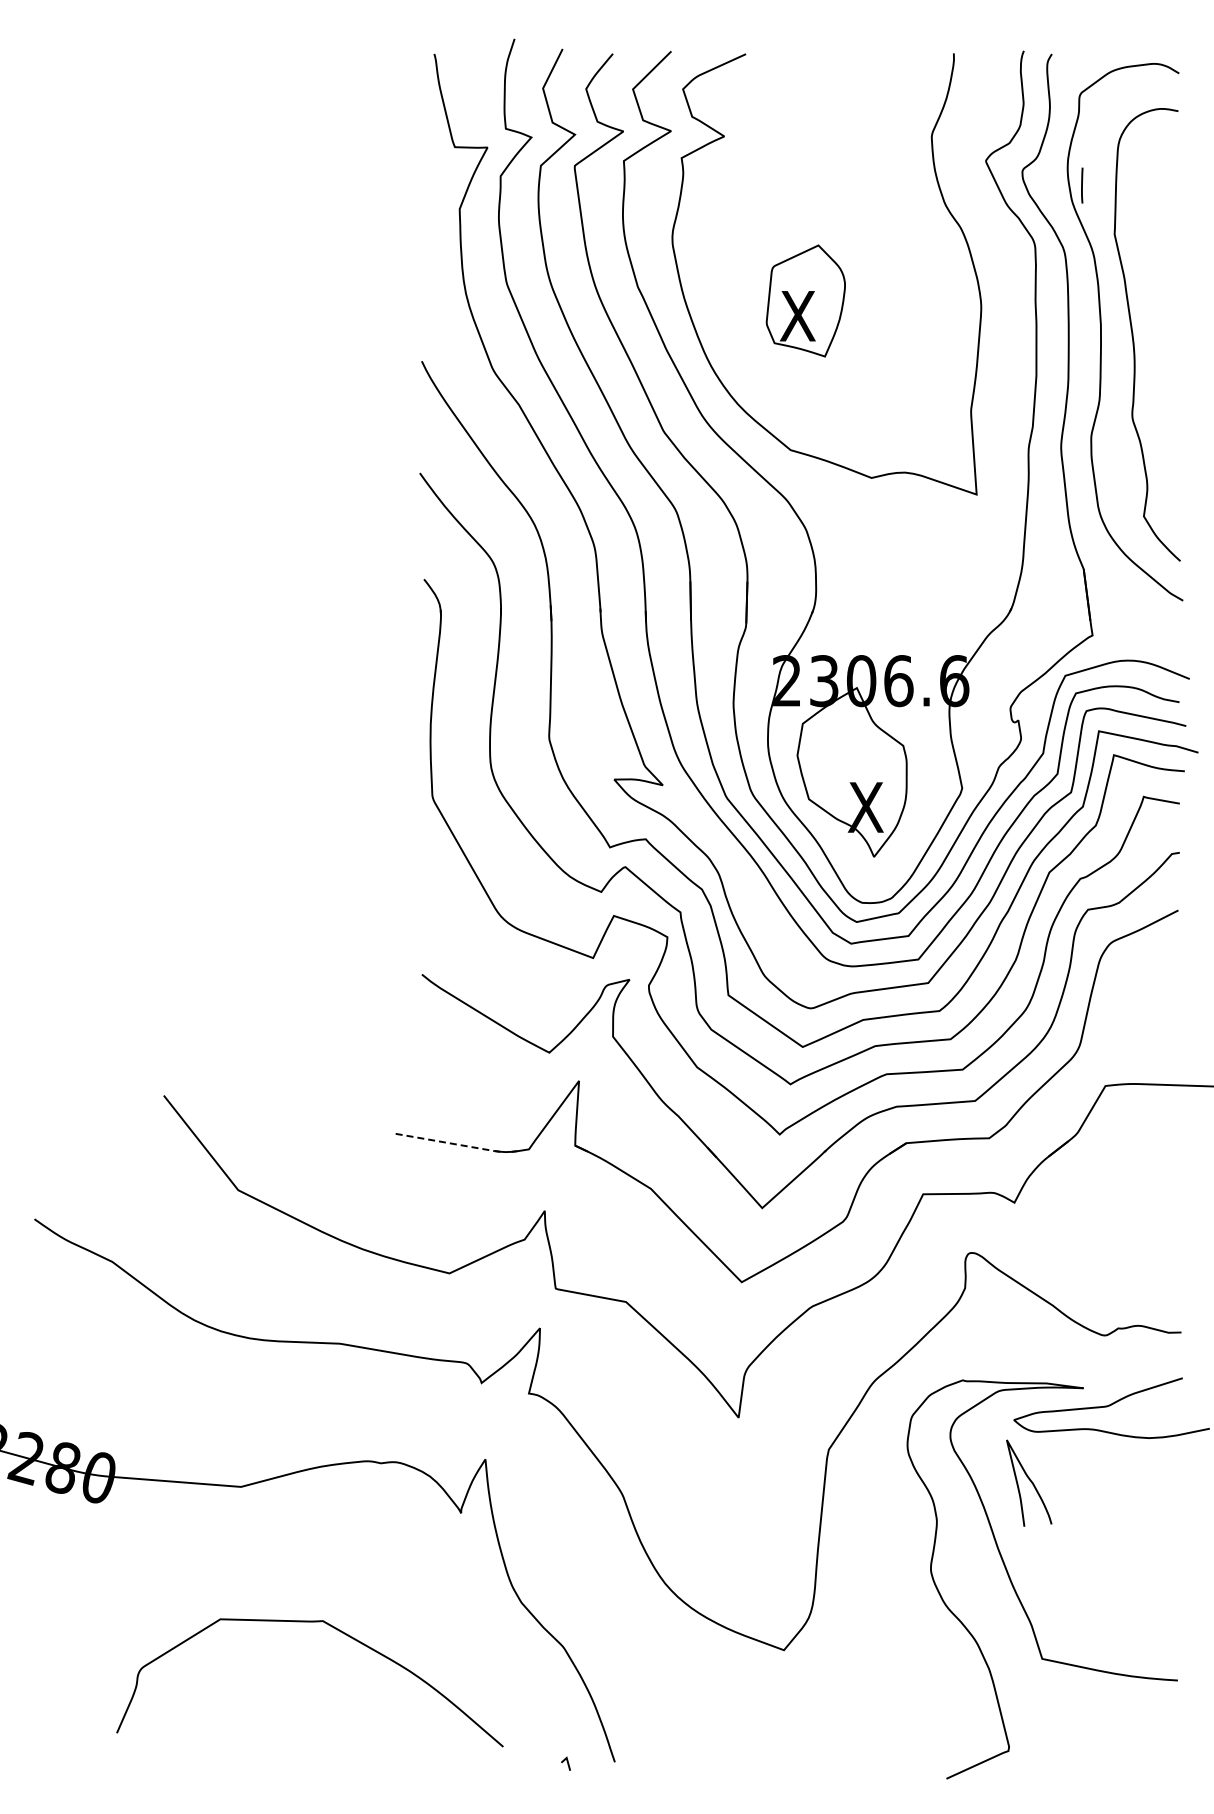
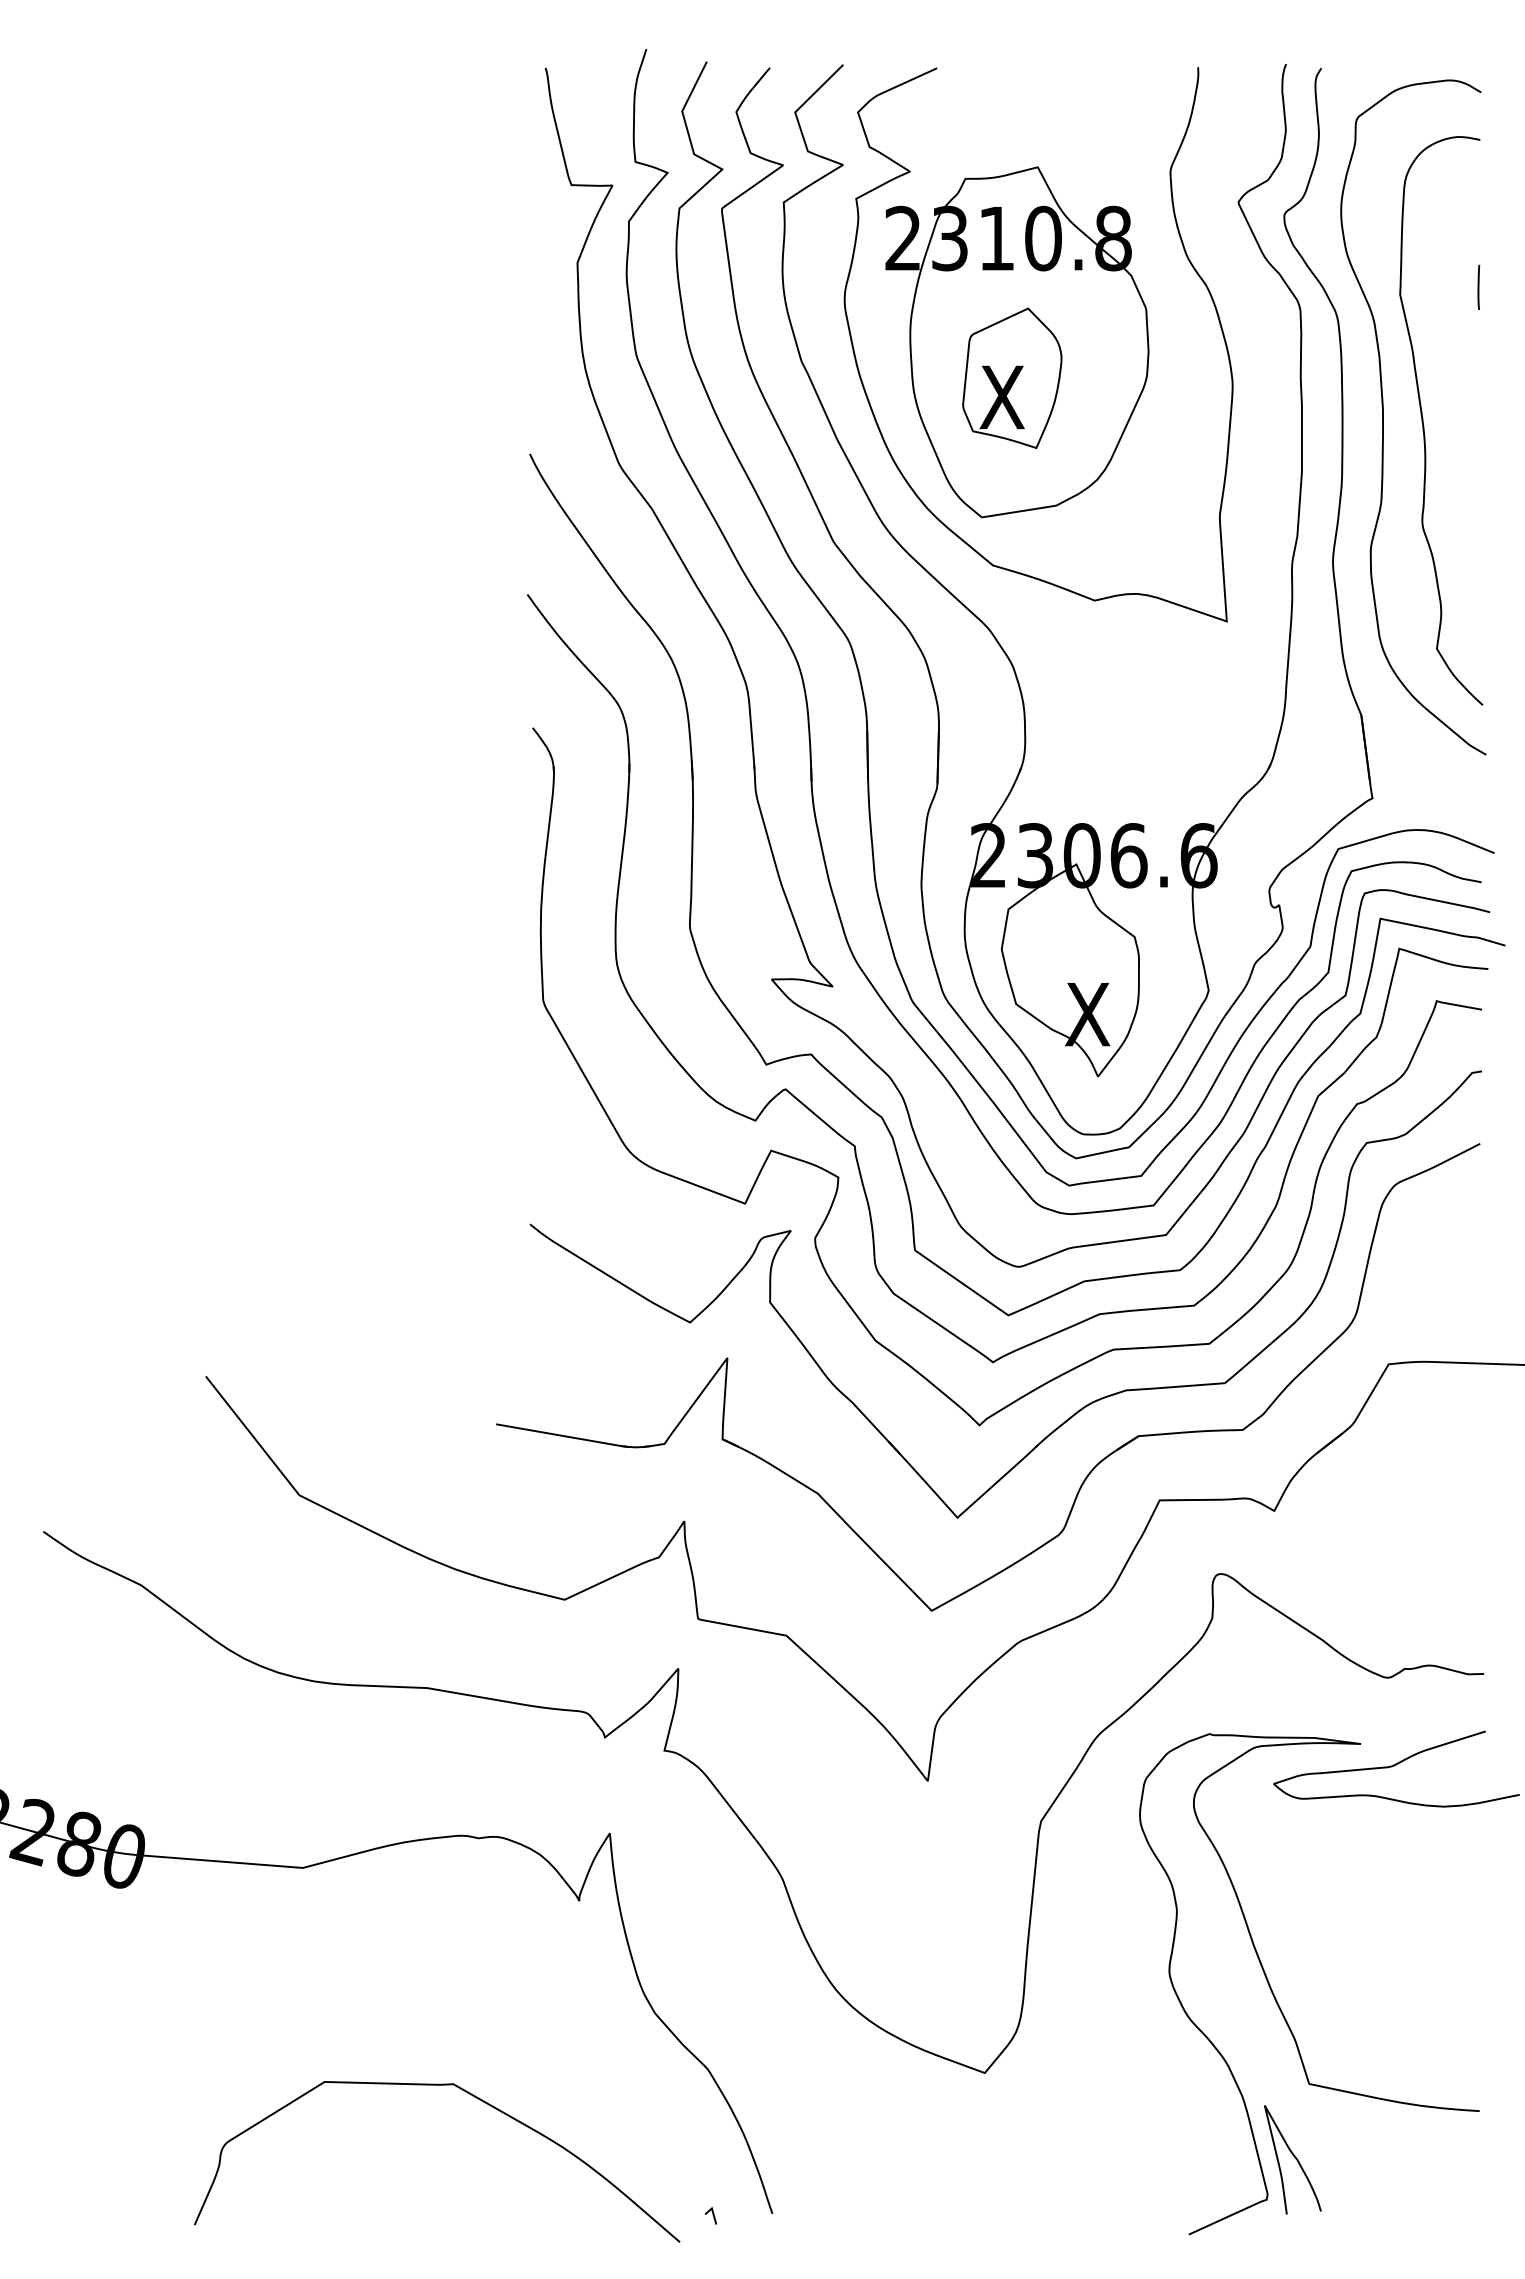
line: (1082, 185) -> (1479, 287), moved
part: (810, 272) -> (1018, 342), added
line: (448, 1142) -> (563, 1435), dashed -> solid
curve: (1030, 1482) -> (1294, 2158), moved
curve: (340, 1632) -> (475, 2098), moved

